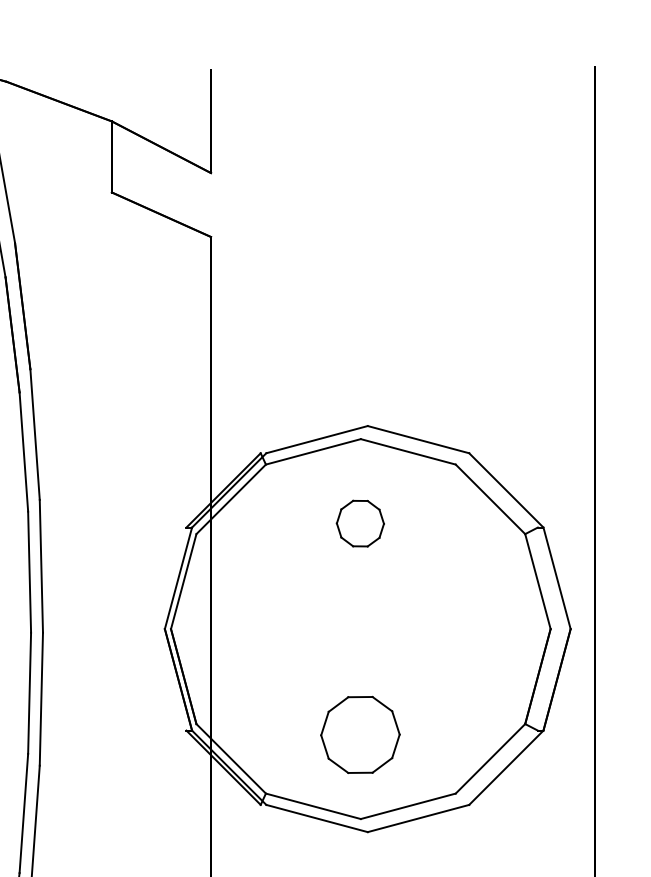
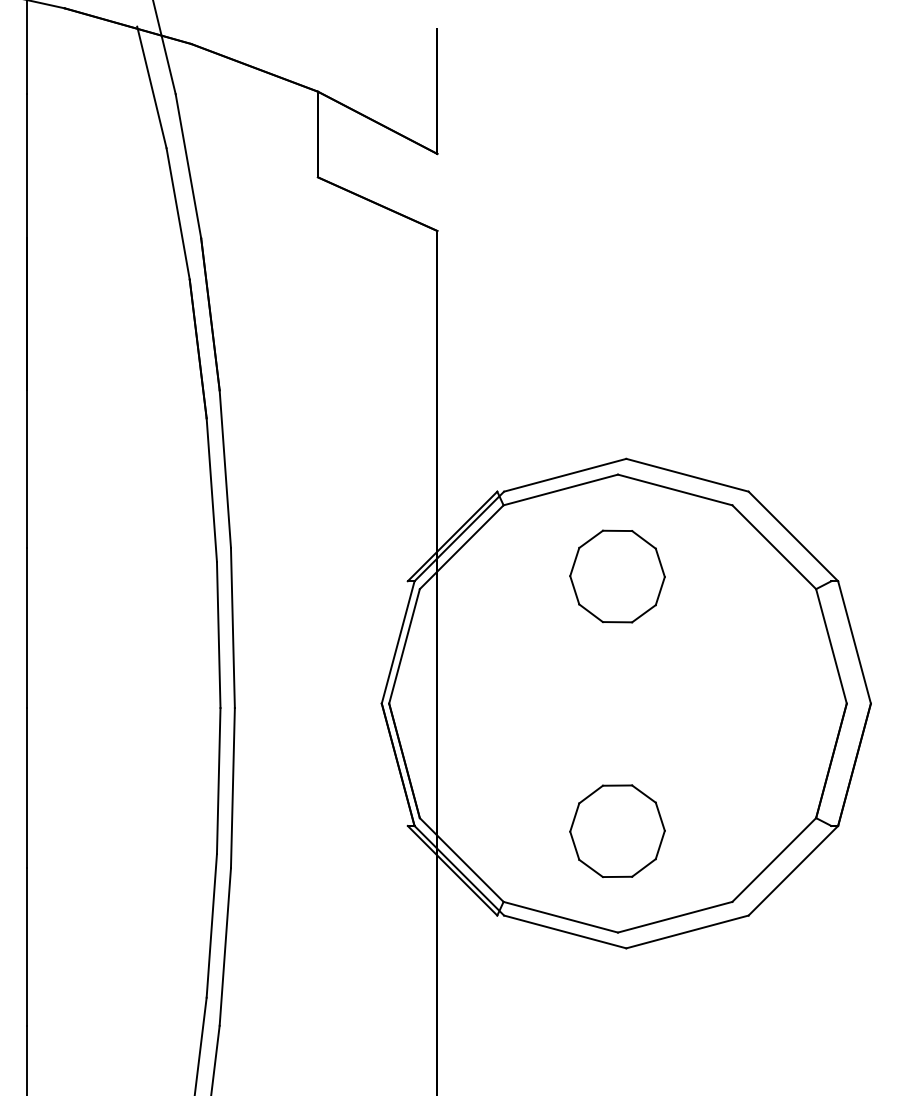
part: (360, 523) -> (617, 576), size x1.67

